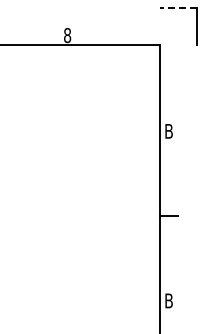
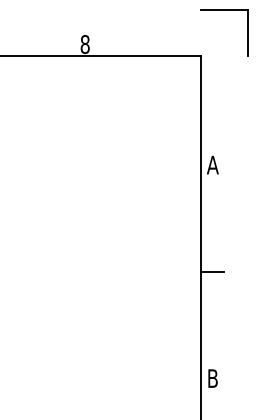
line: (177, 7) -> (223, 9), dashed -> solid
text: (168, 131) -> (212, 165), B -> A

